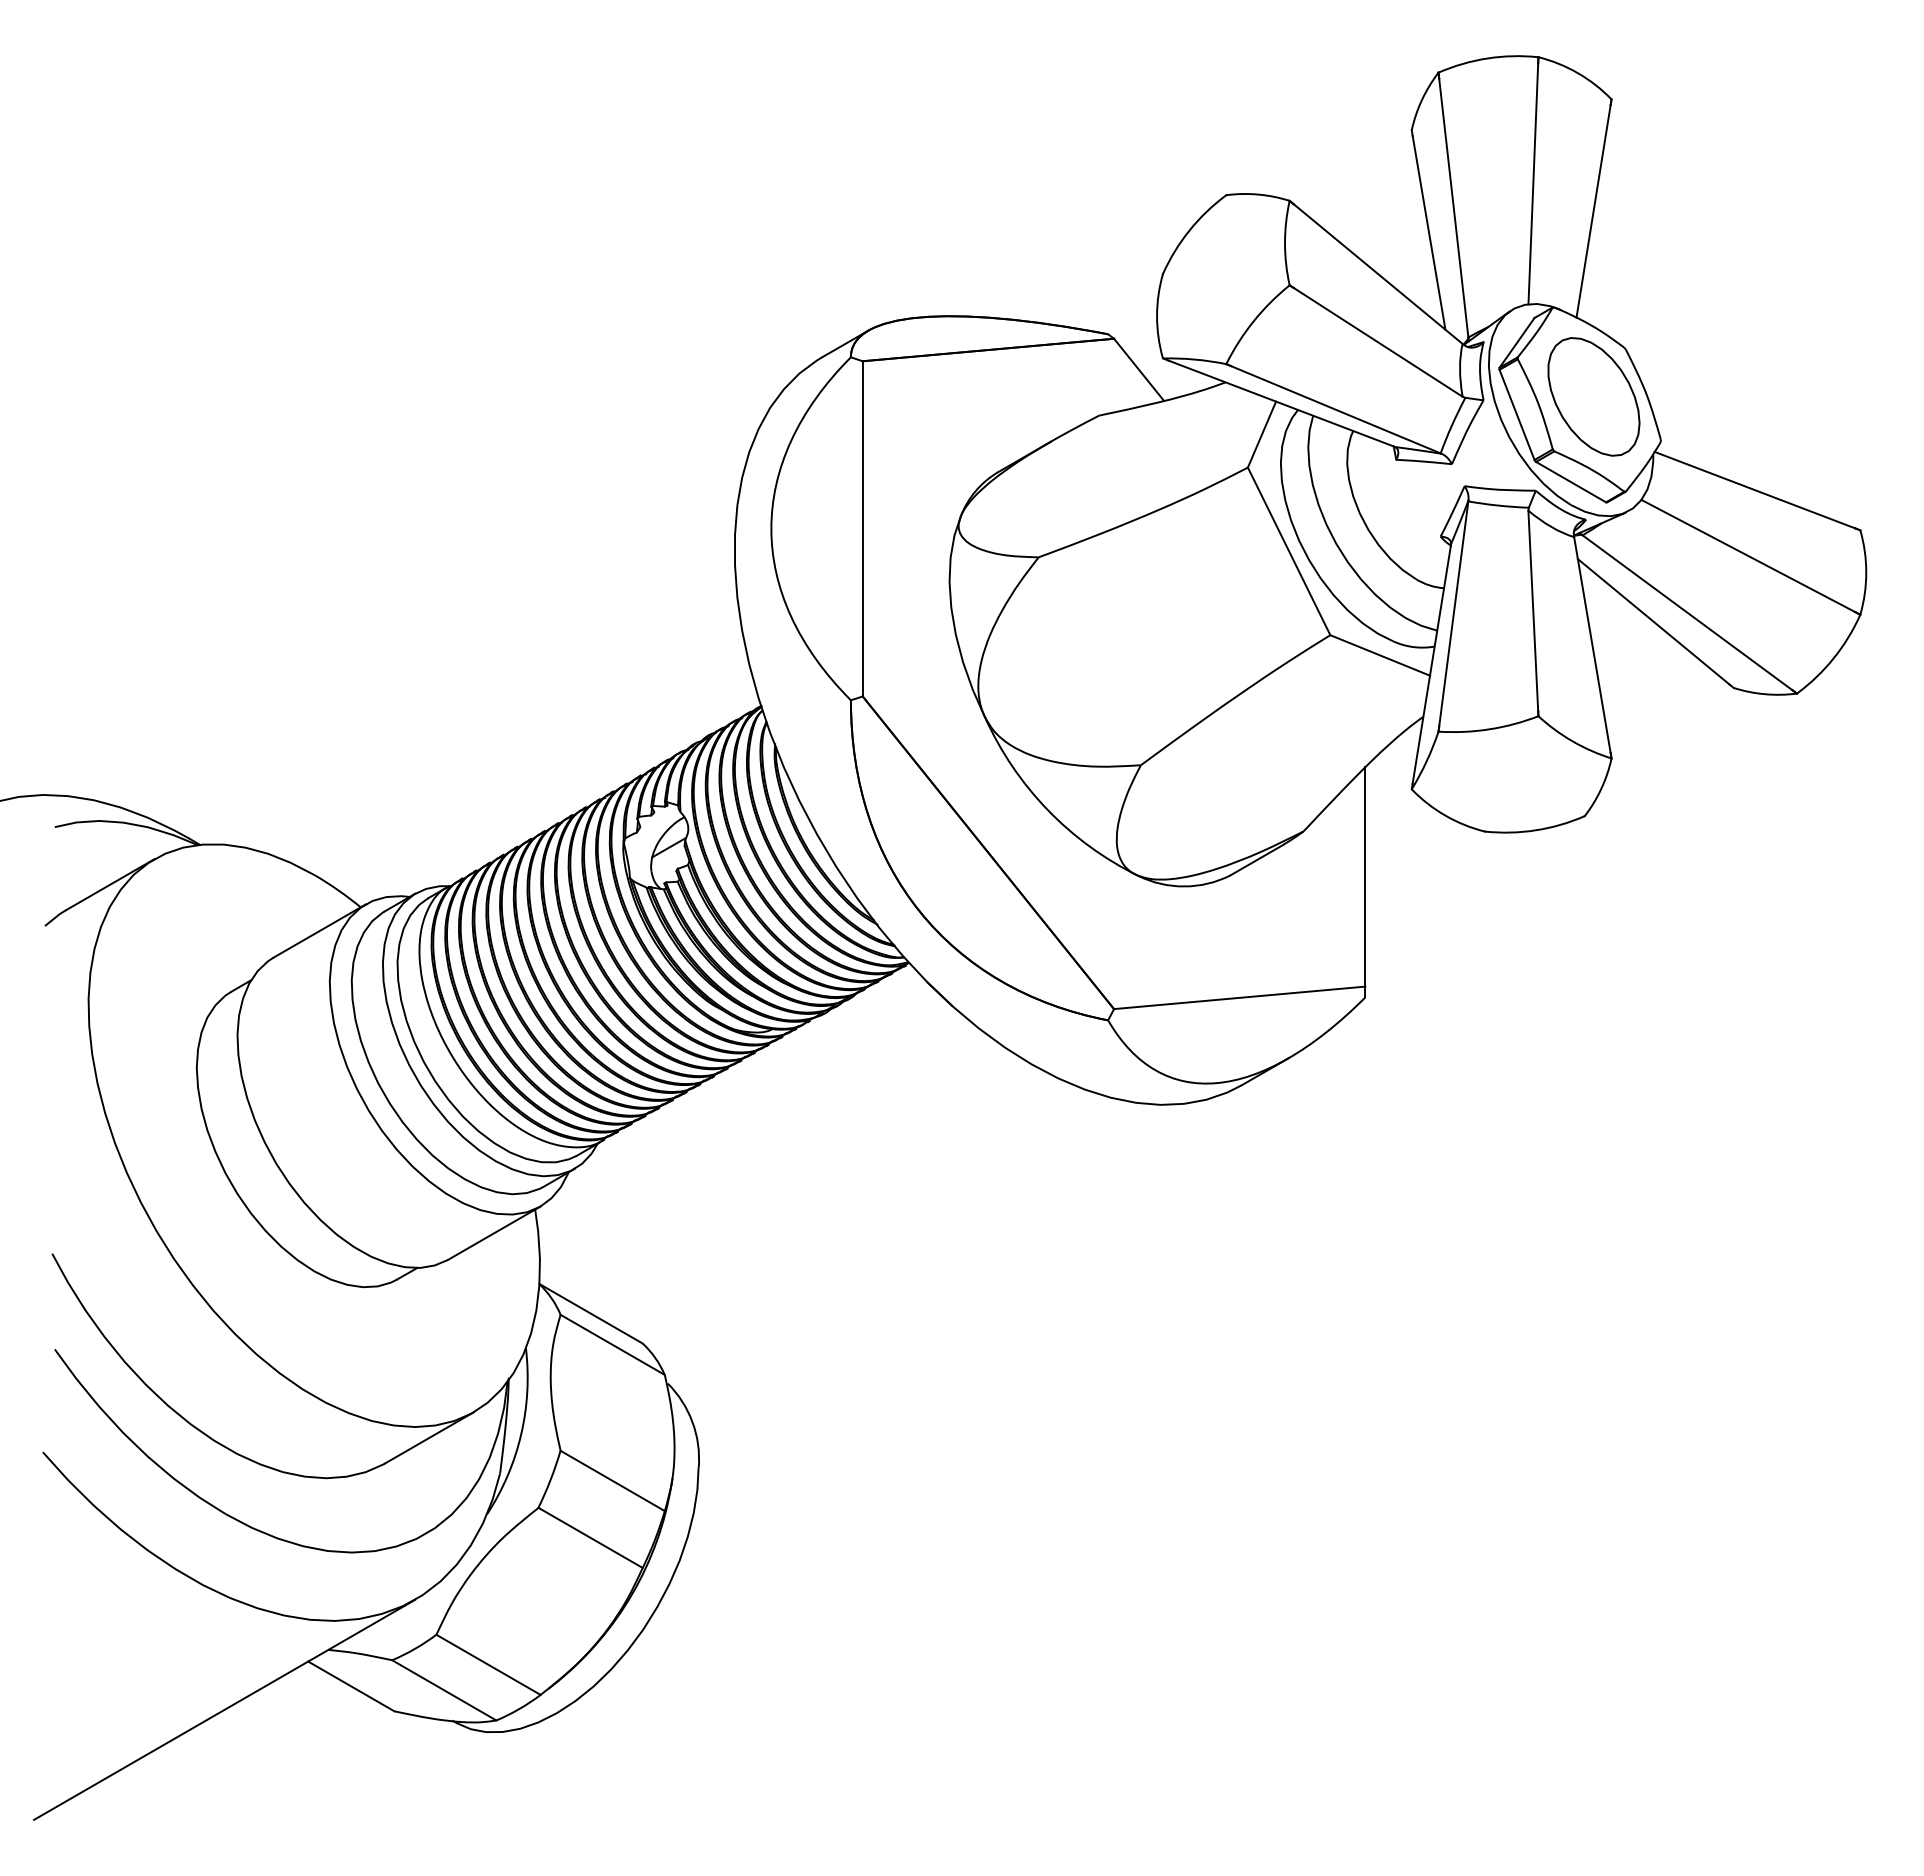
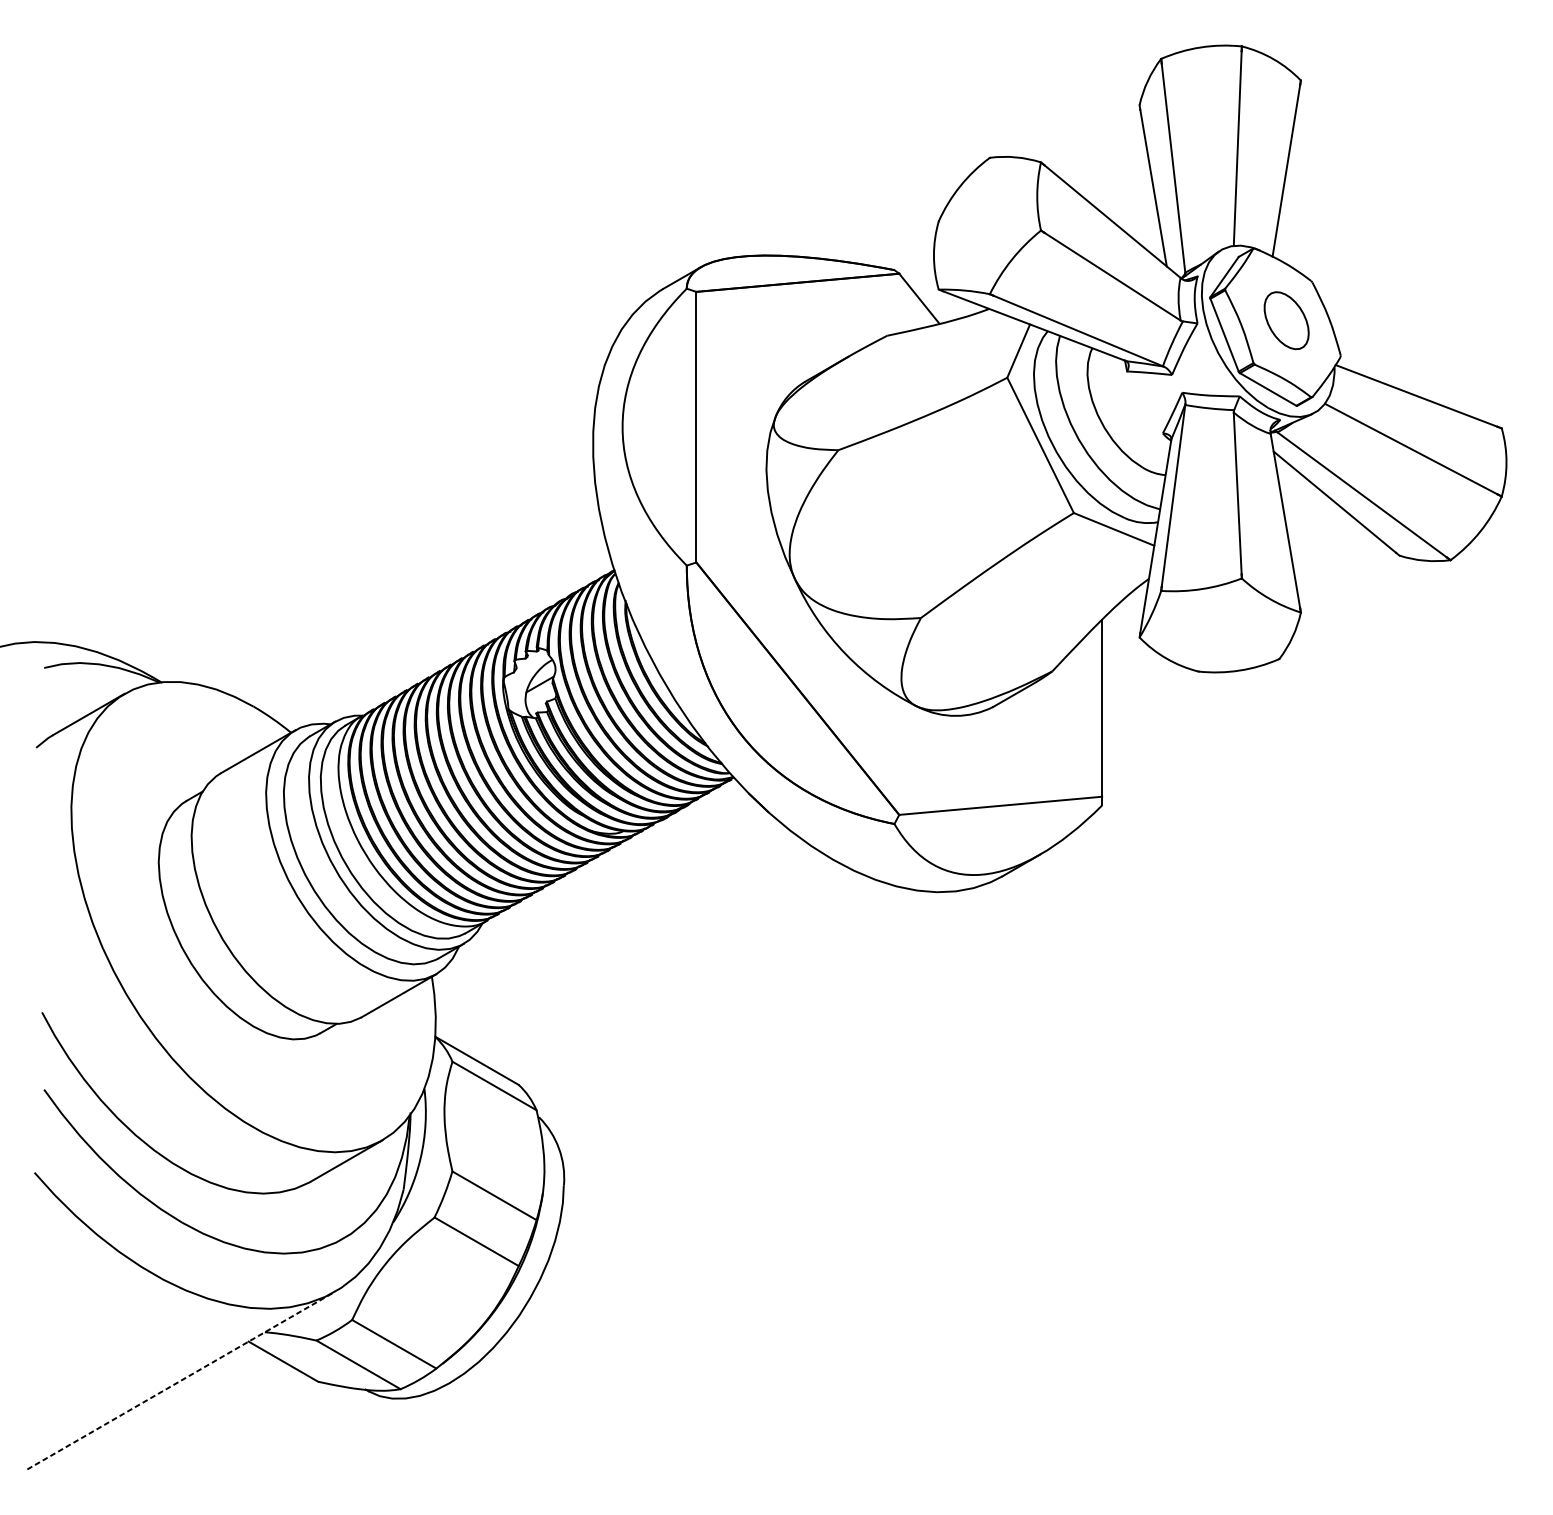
part: (1593, 396) -> (1286, 320), size x0.6
line: (225, 1709) -> (181, 1380), solid -> dashed

